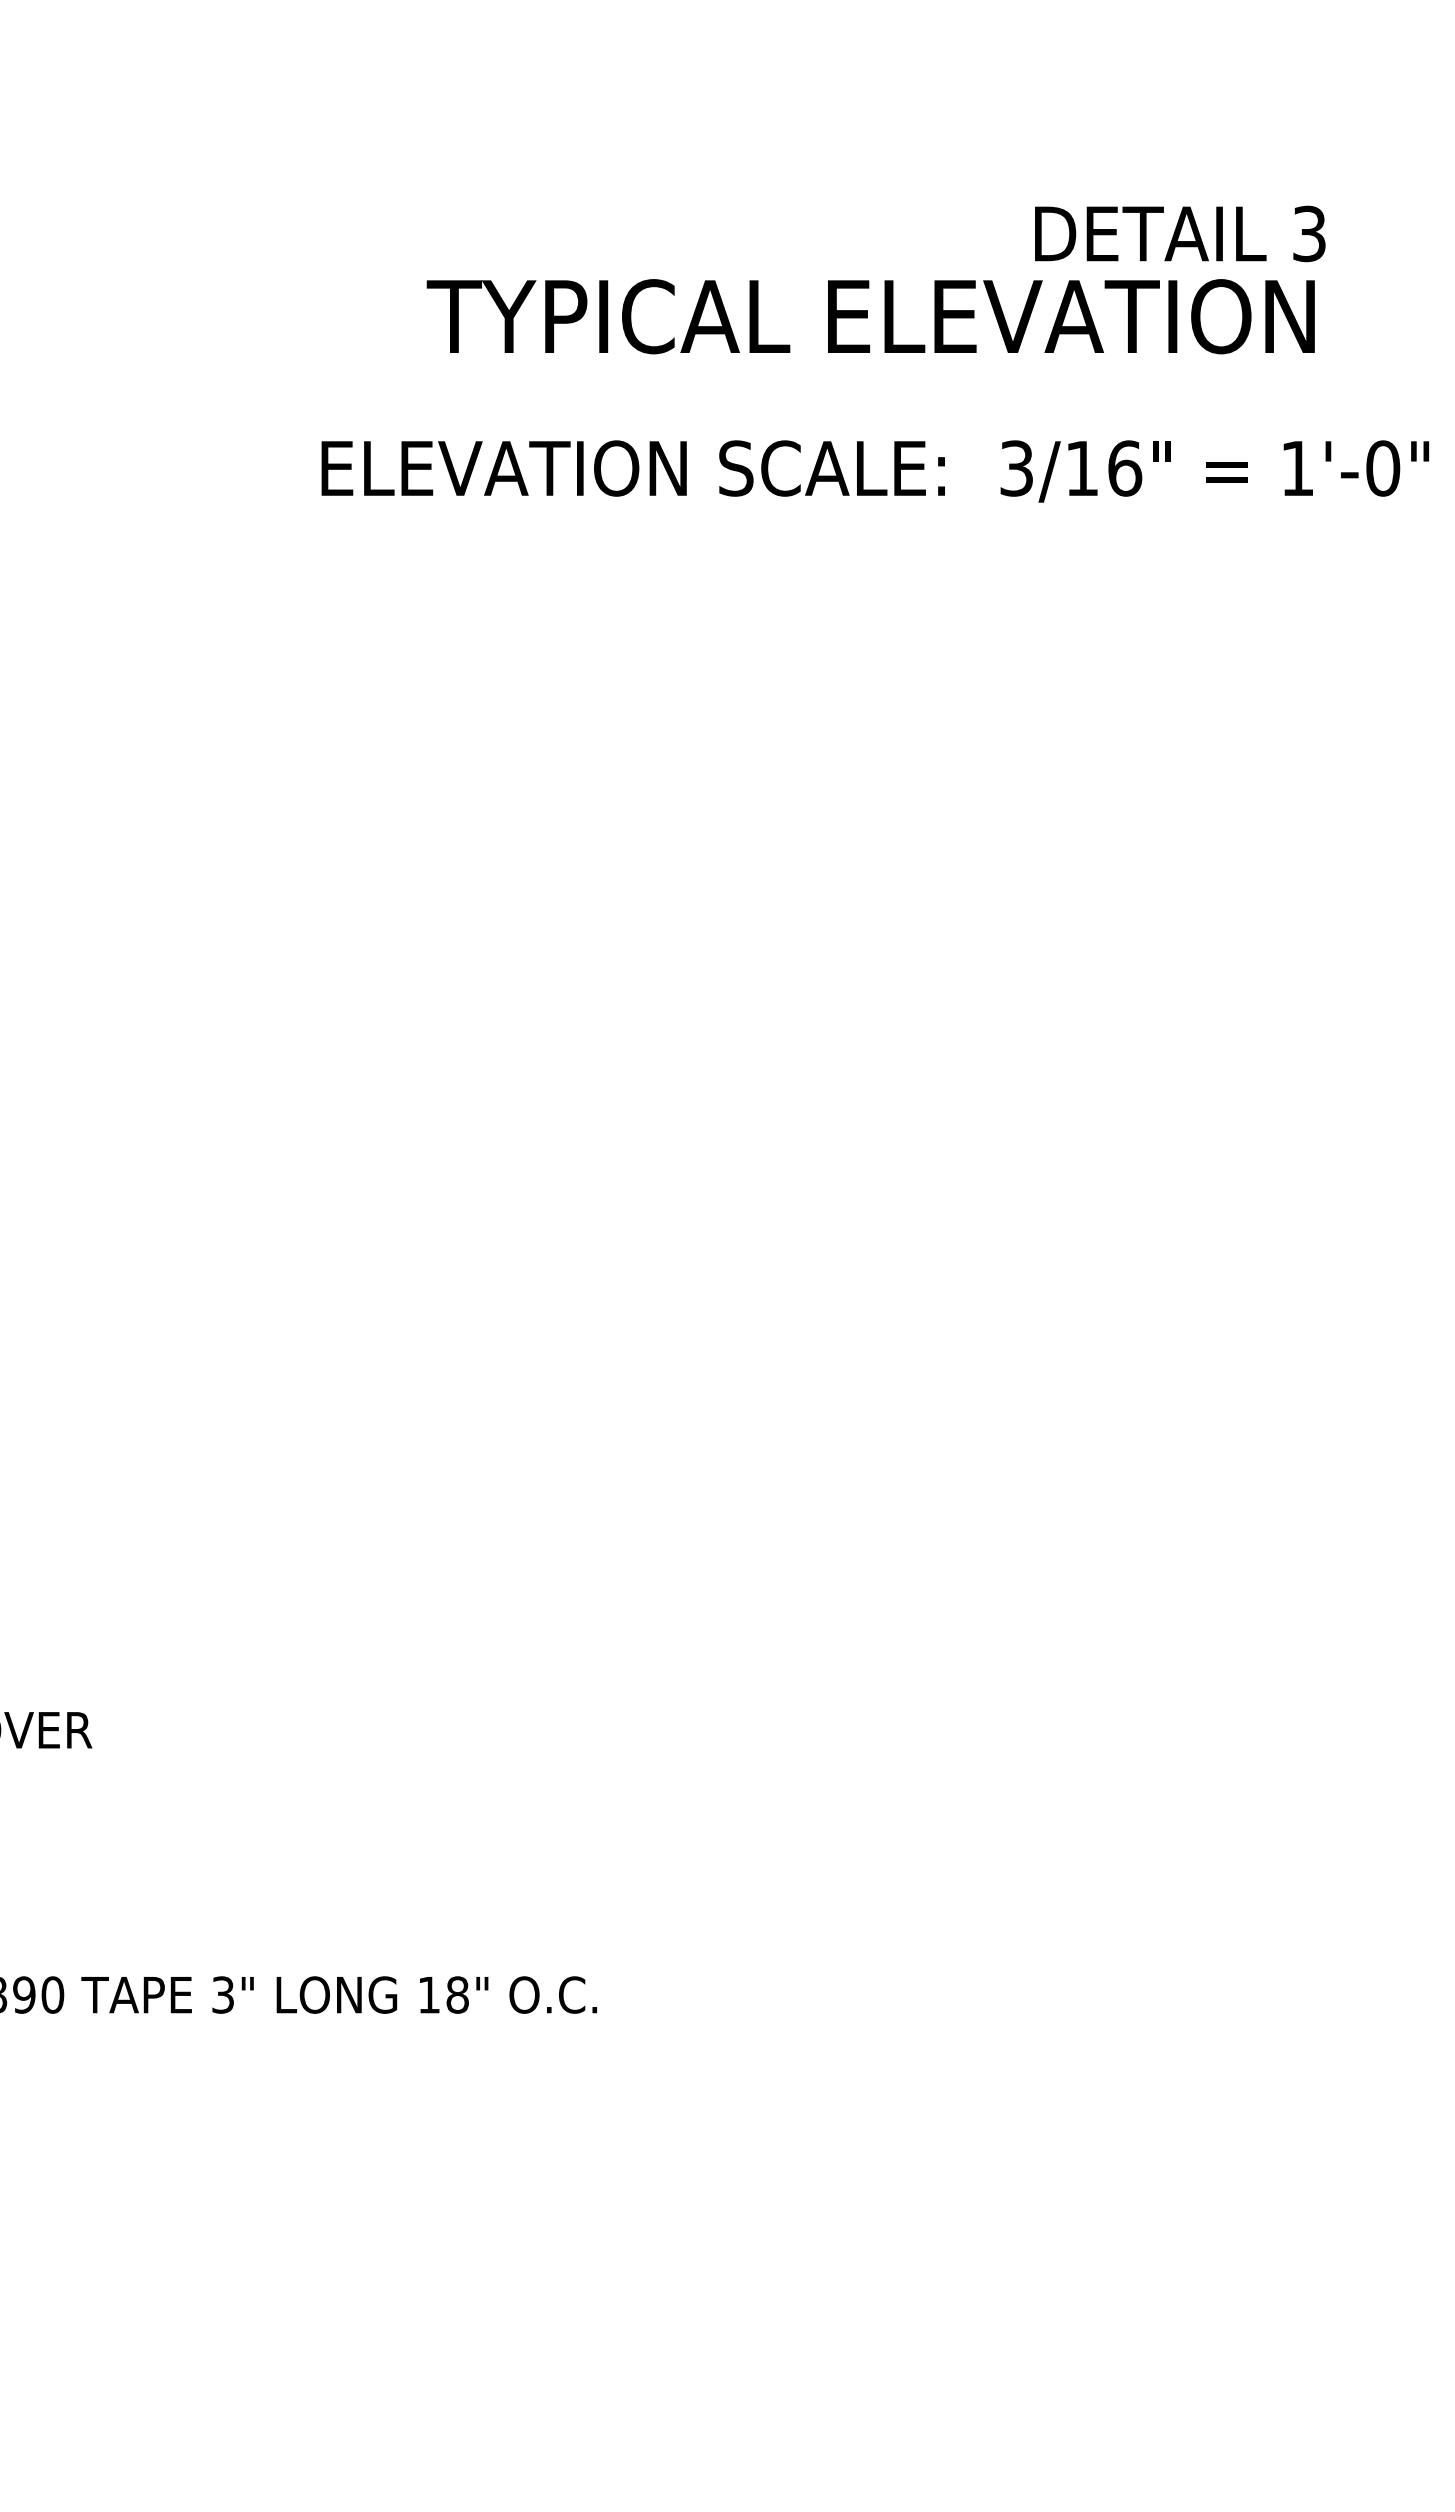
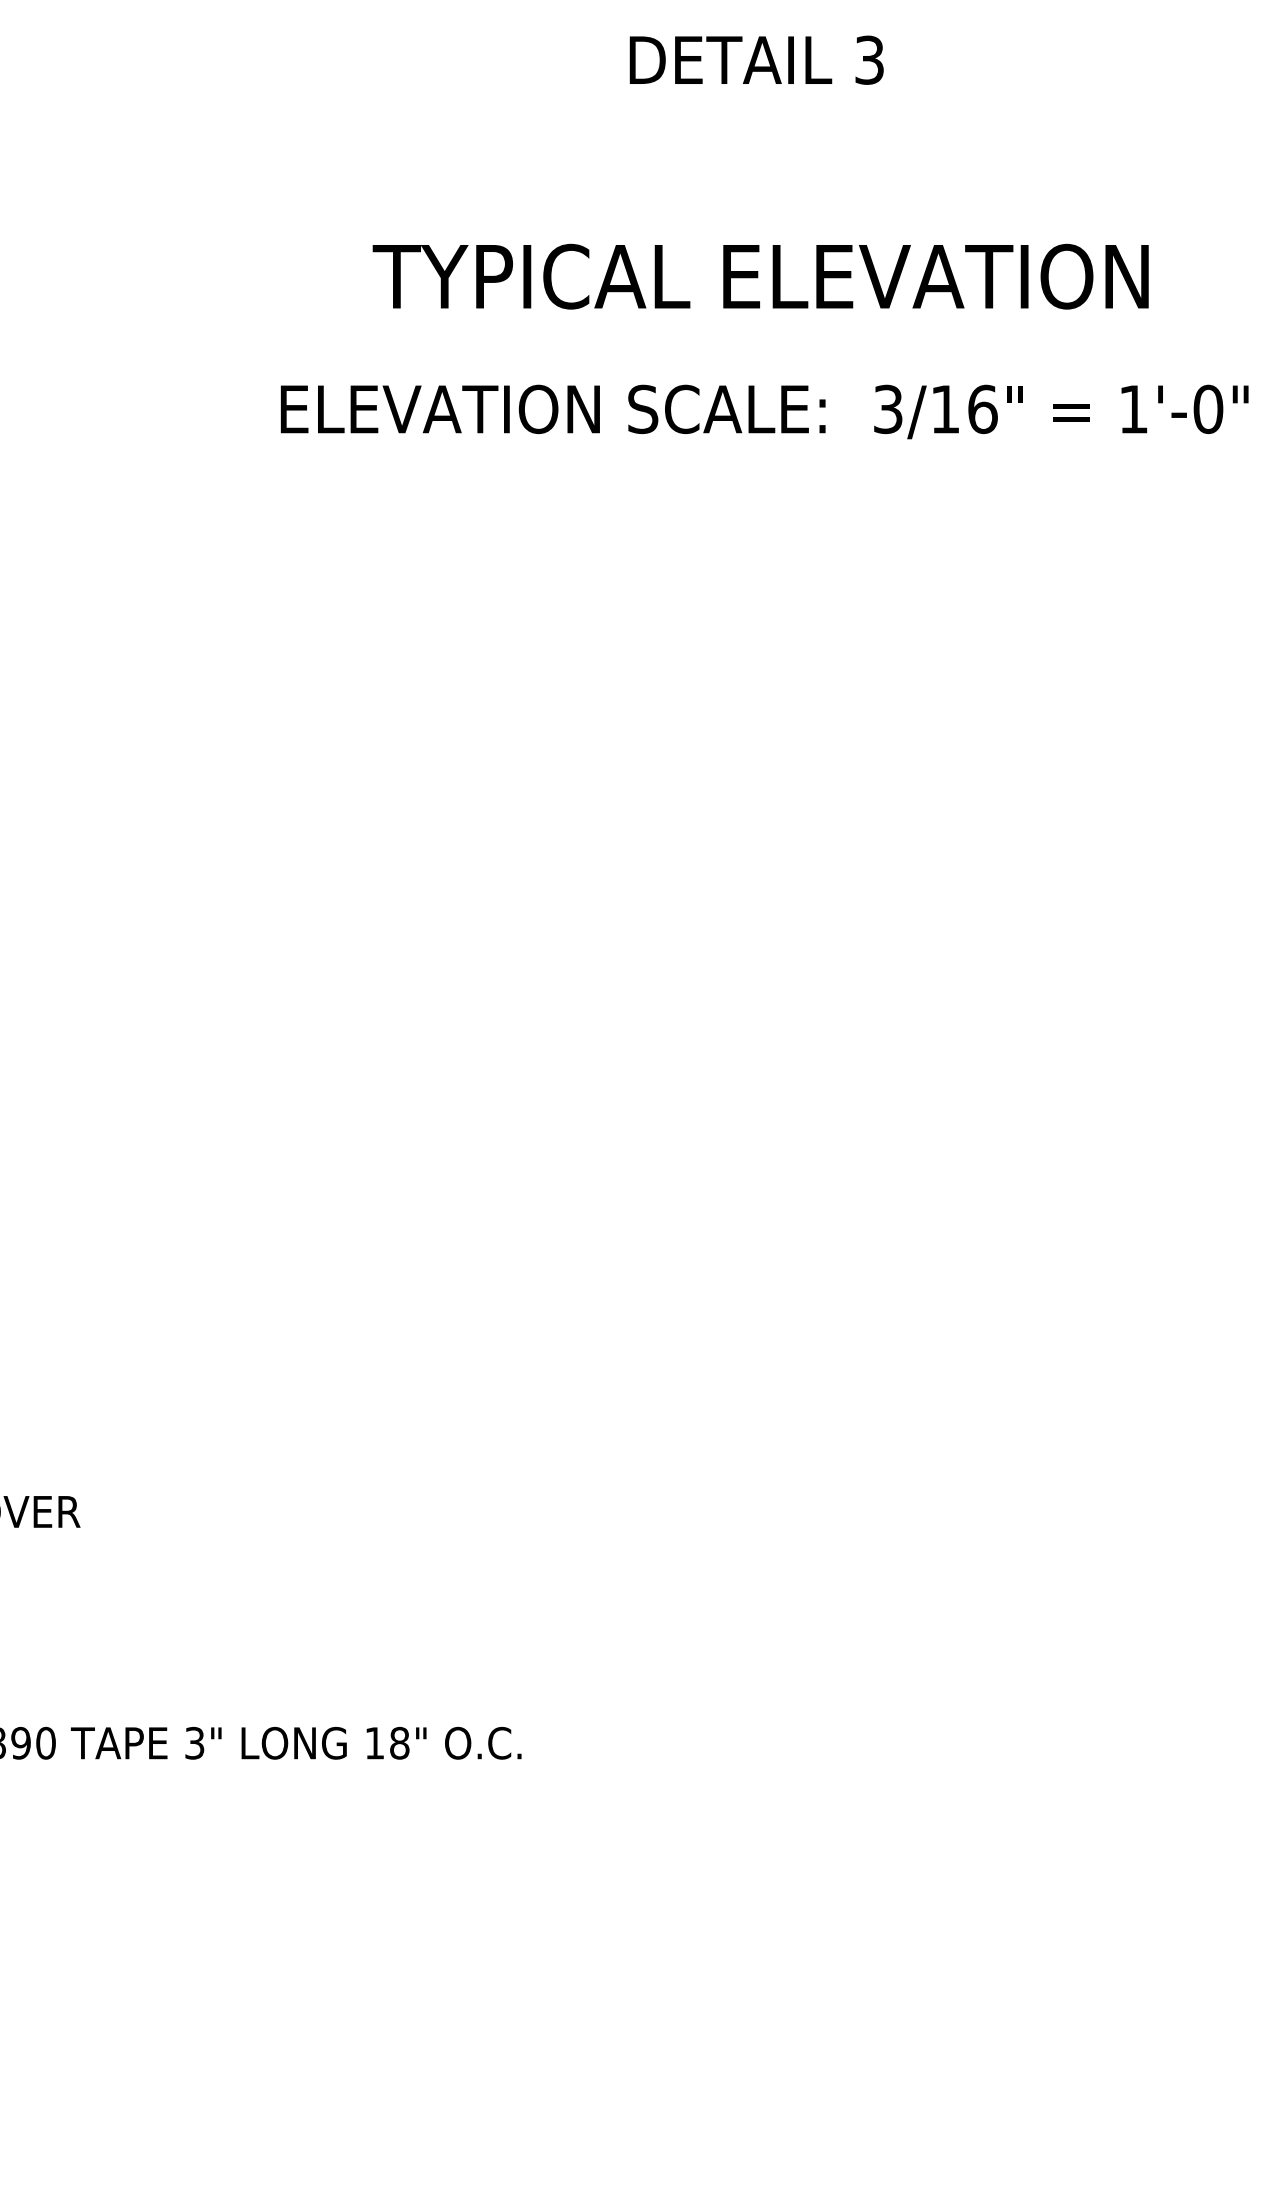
text: (1180, 233) -> (756, 59), moved

